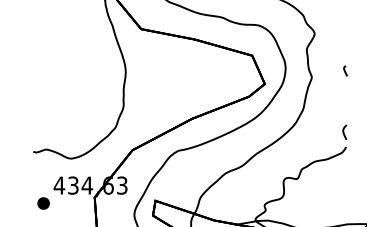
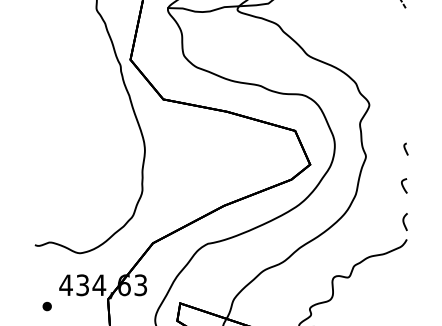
curve: (343, 101) -> (403, 185), added
part: (42, 203) -> (46, 306), size x0.62

